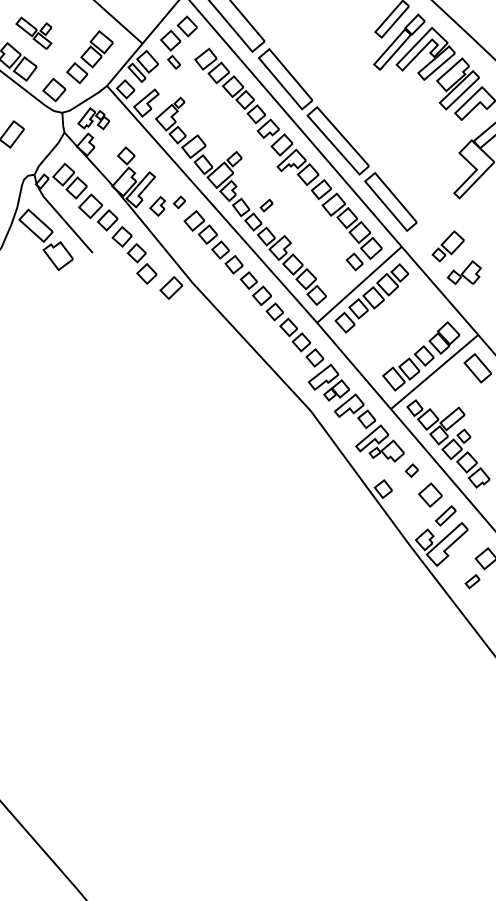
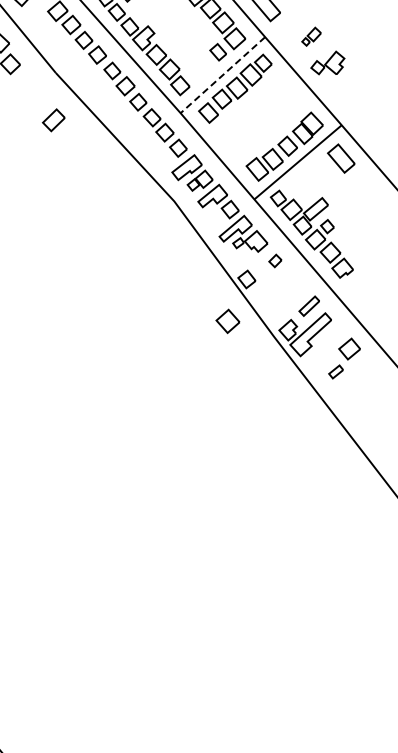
part: (447, 246) -> (310, 36), size x0.6
line: (359, 284) -> (222, 74), solid -> dashed
part: (170, 287) -> (52, 119), moved
part: (430, 494) -> (227, 320), moved

